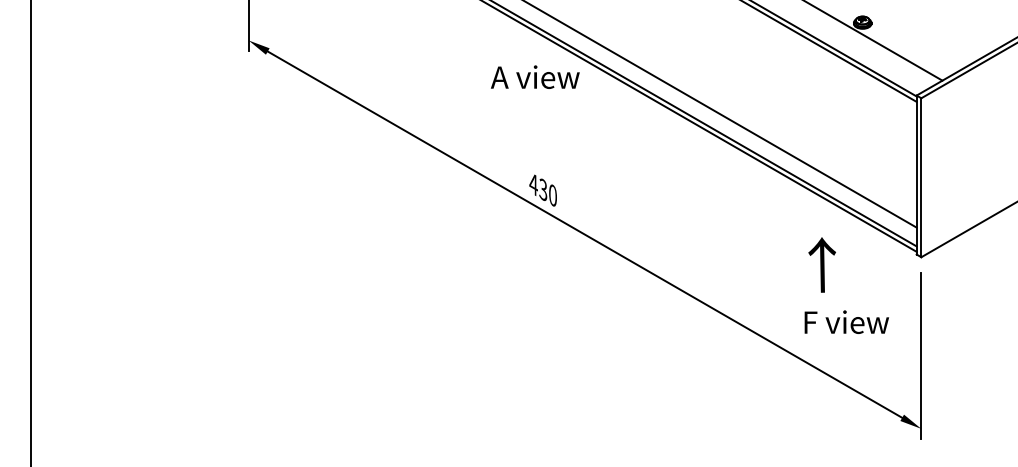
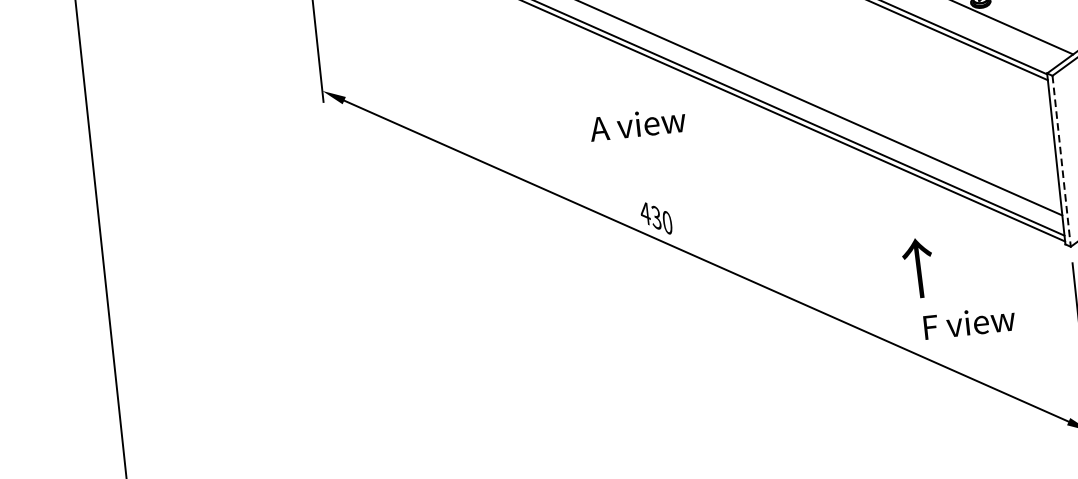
text: (535, 76) -> (637, 123), moved
line: (921, 178) -> (1061, 162), solid -> dashed
text: (821, 264) -> (917, 267), moved
text: (846, 321) -> (969, 322), moved

